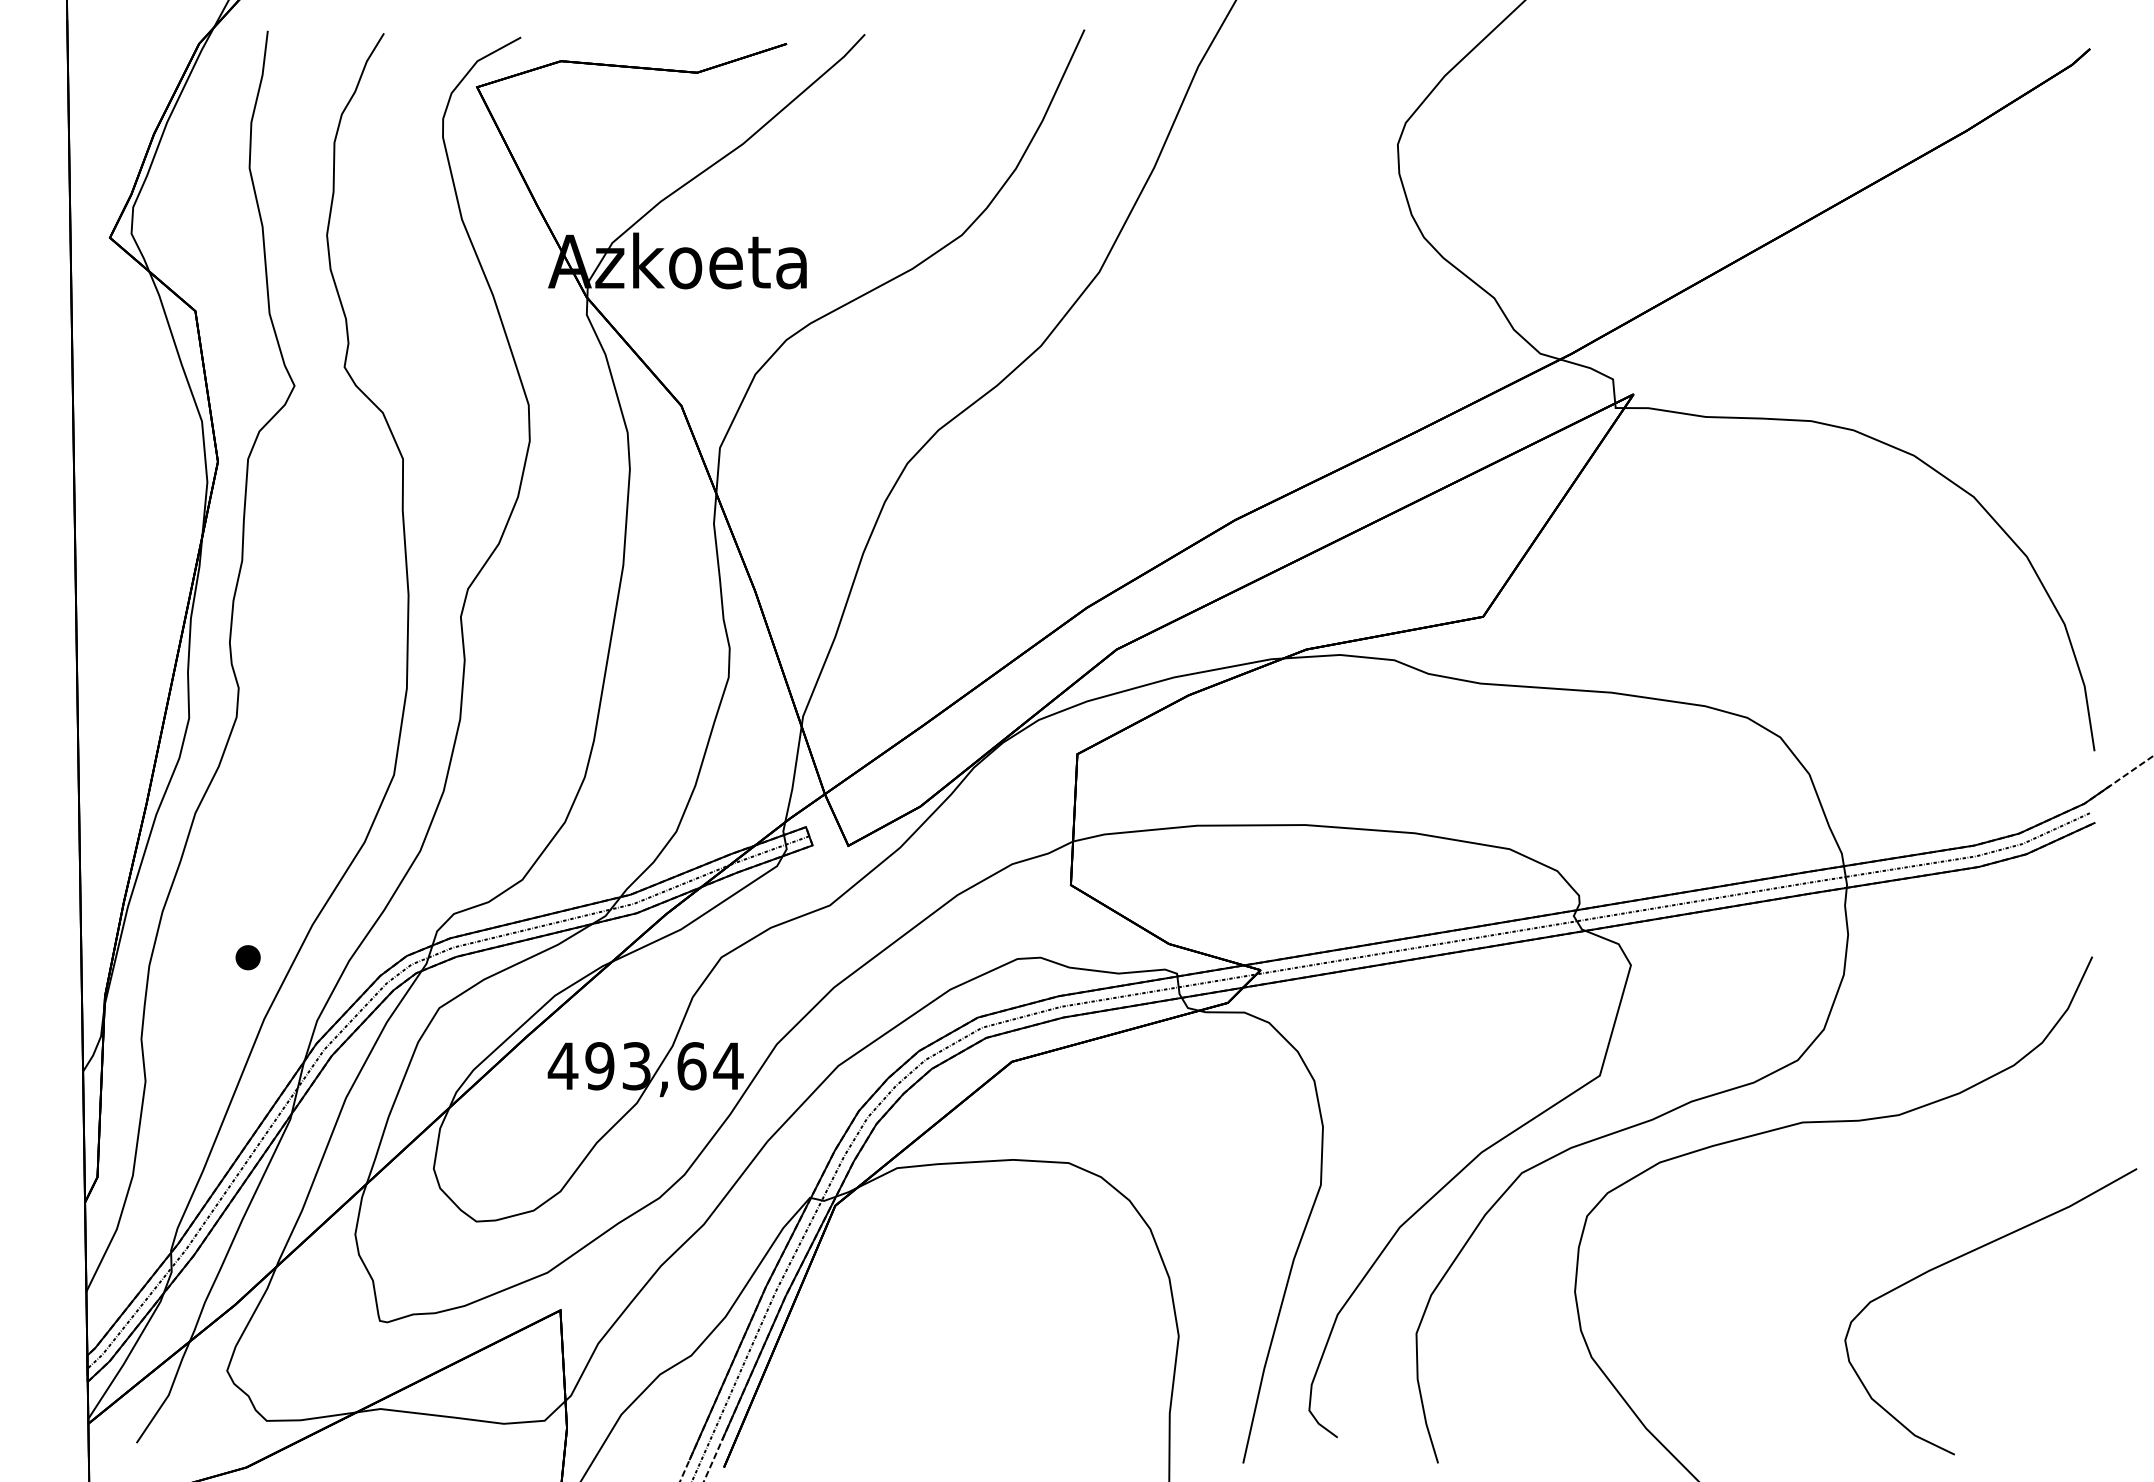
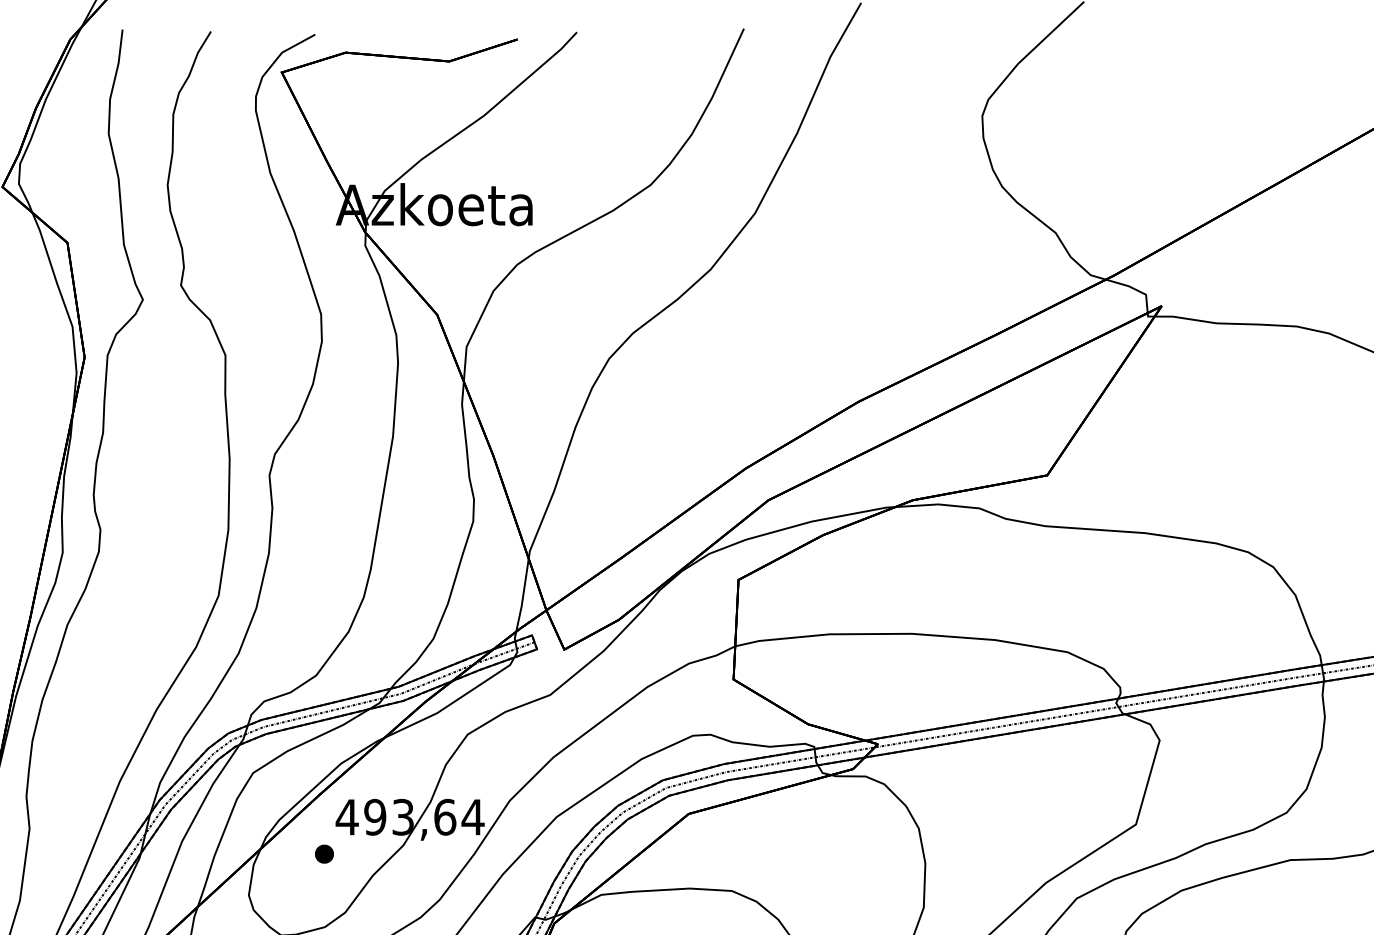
part: (247, 957) -> (323, 854), moved

